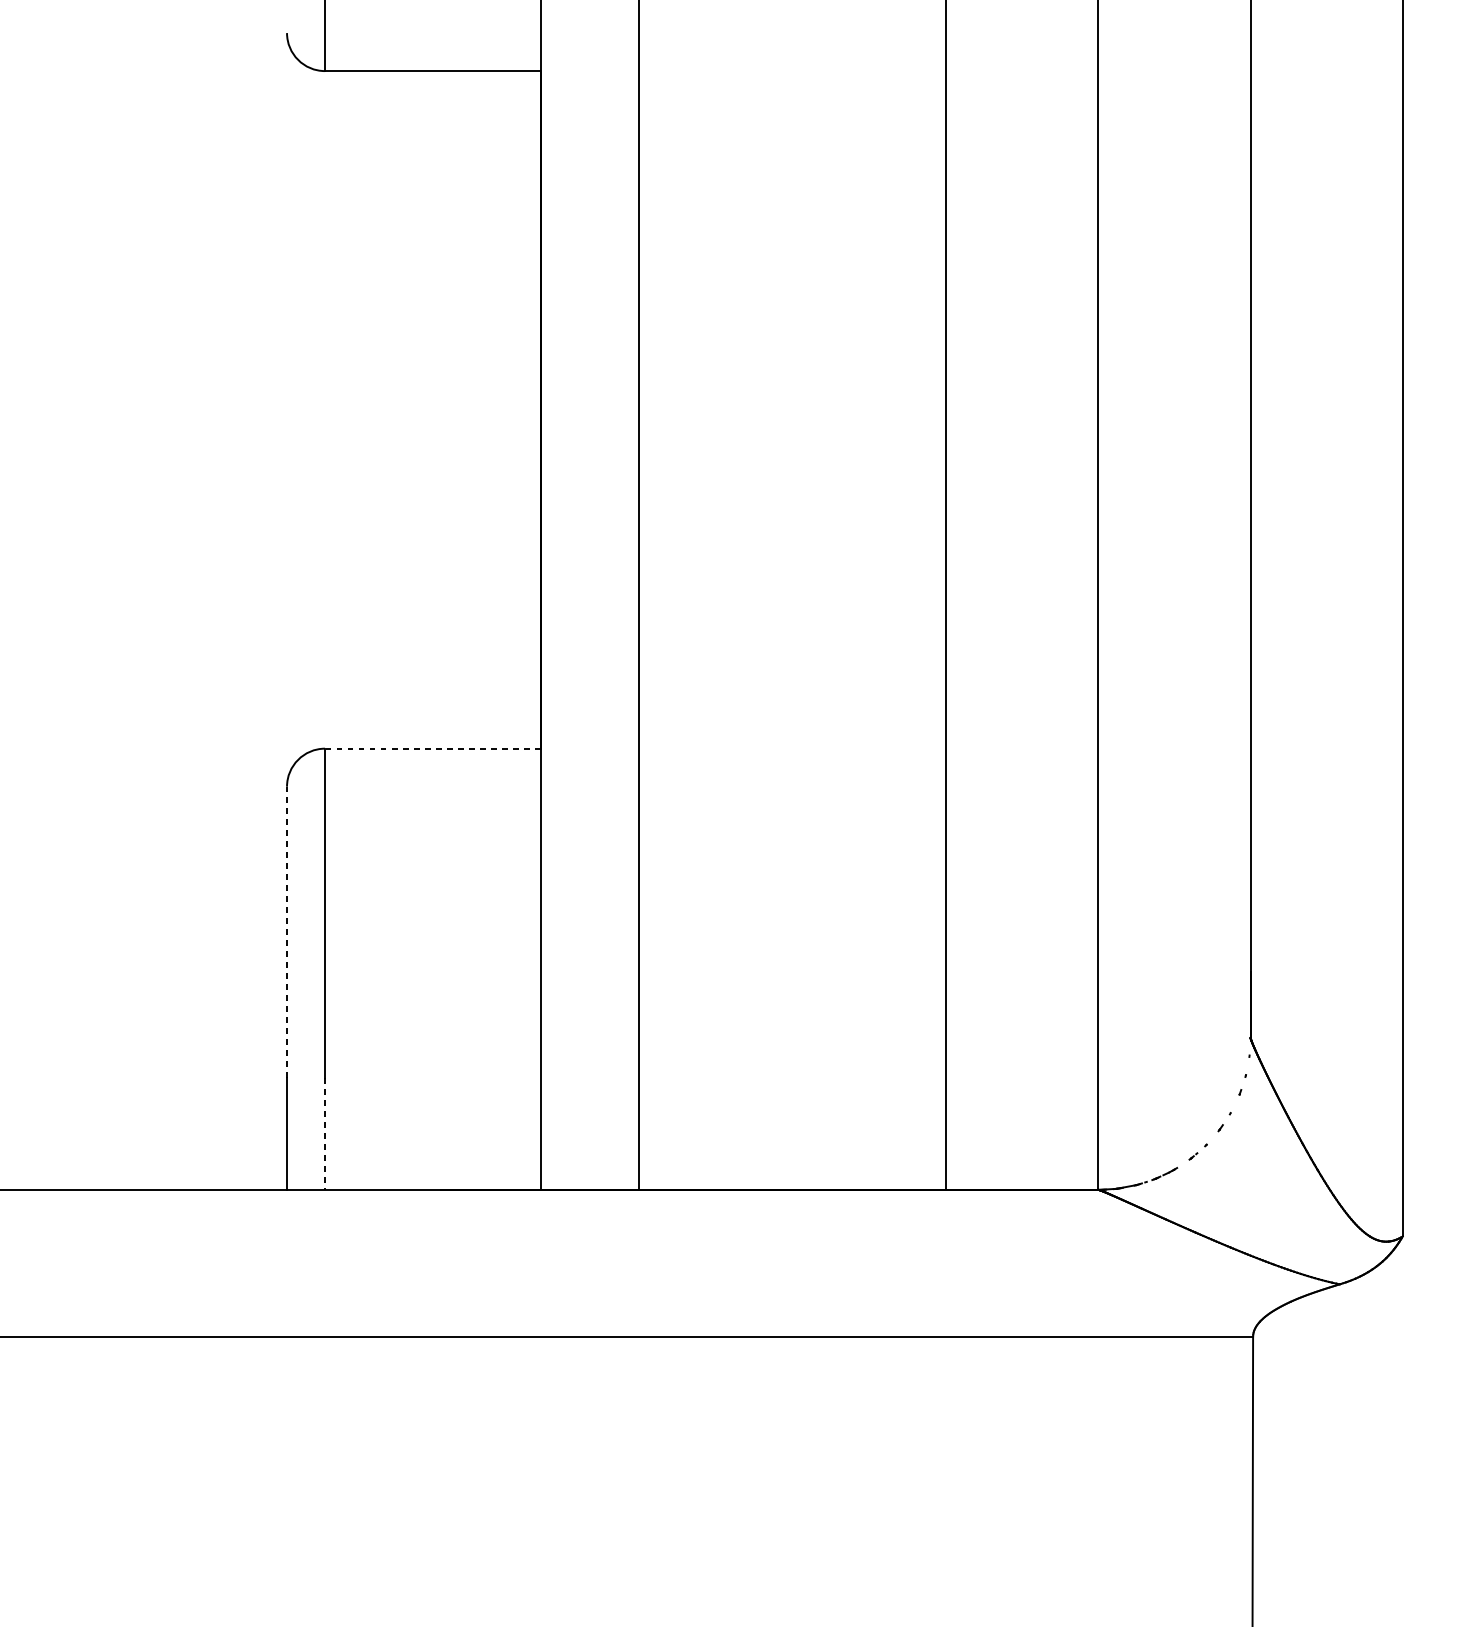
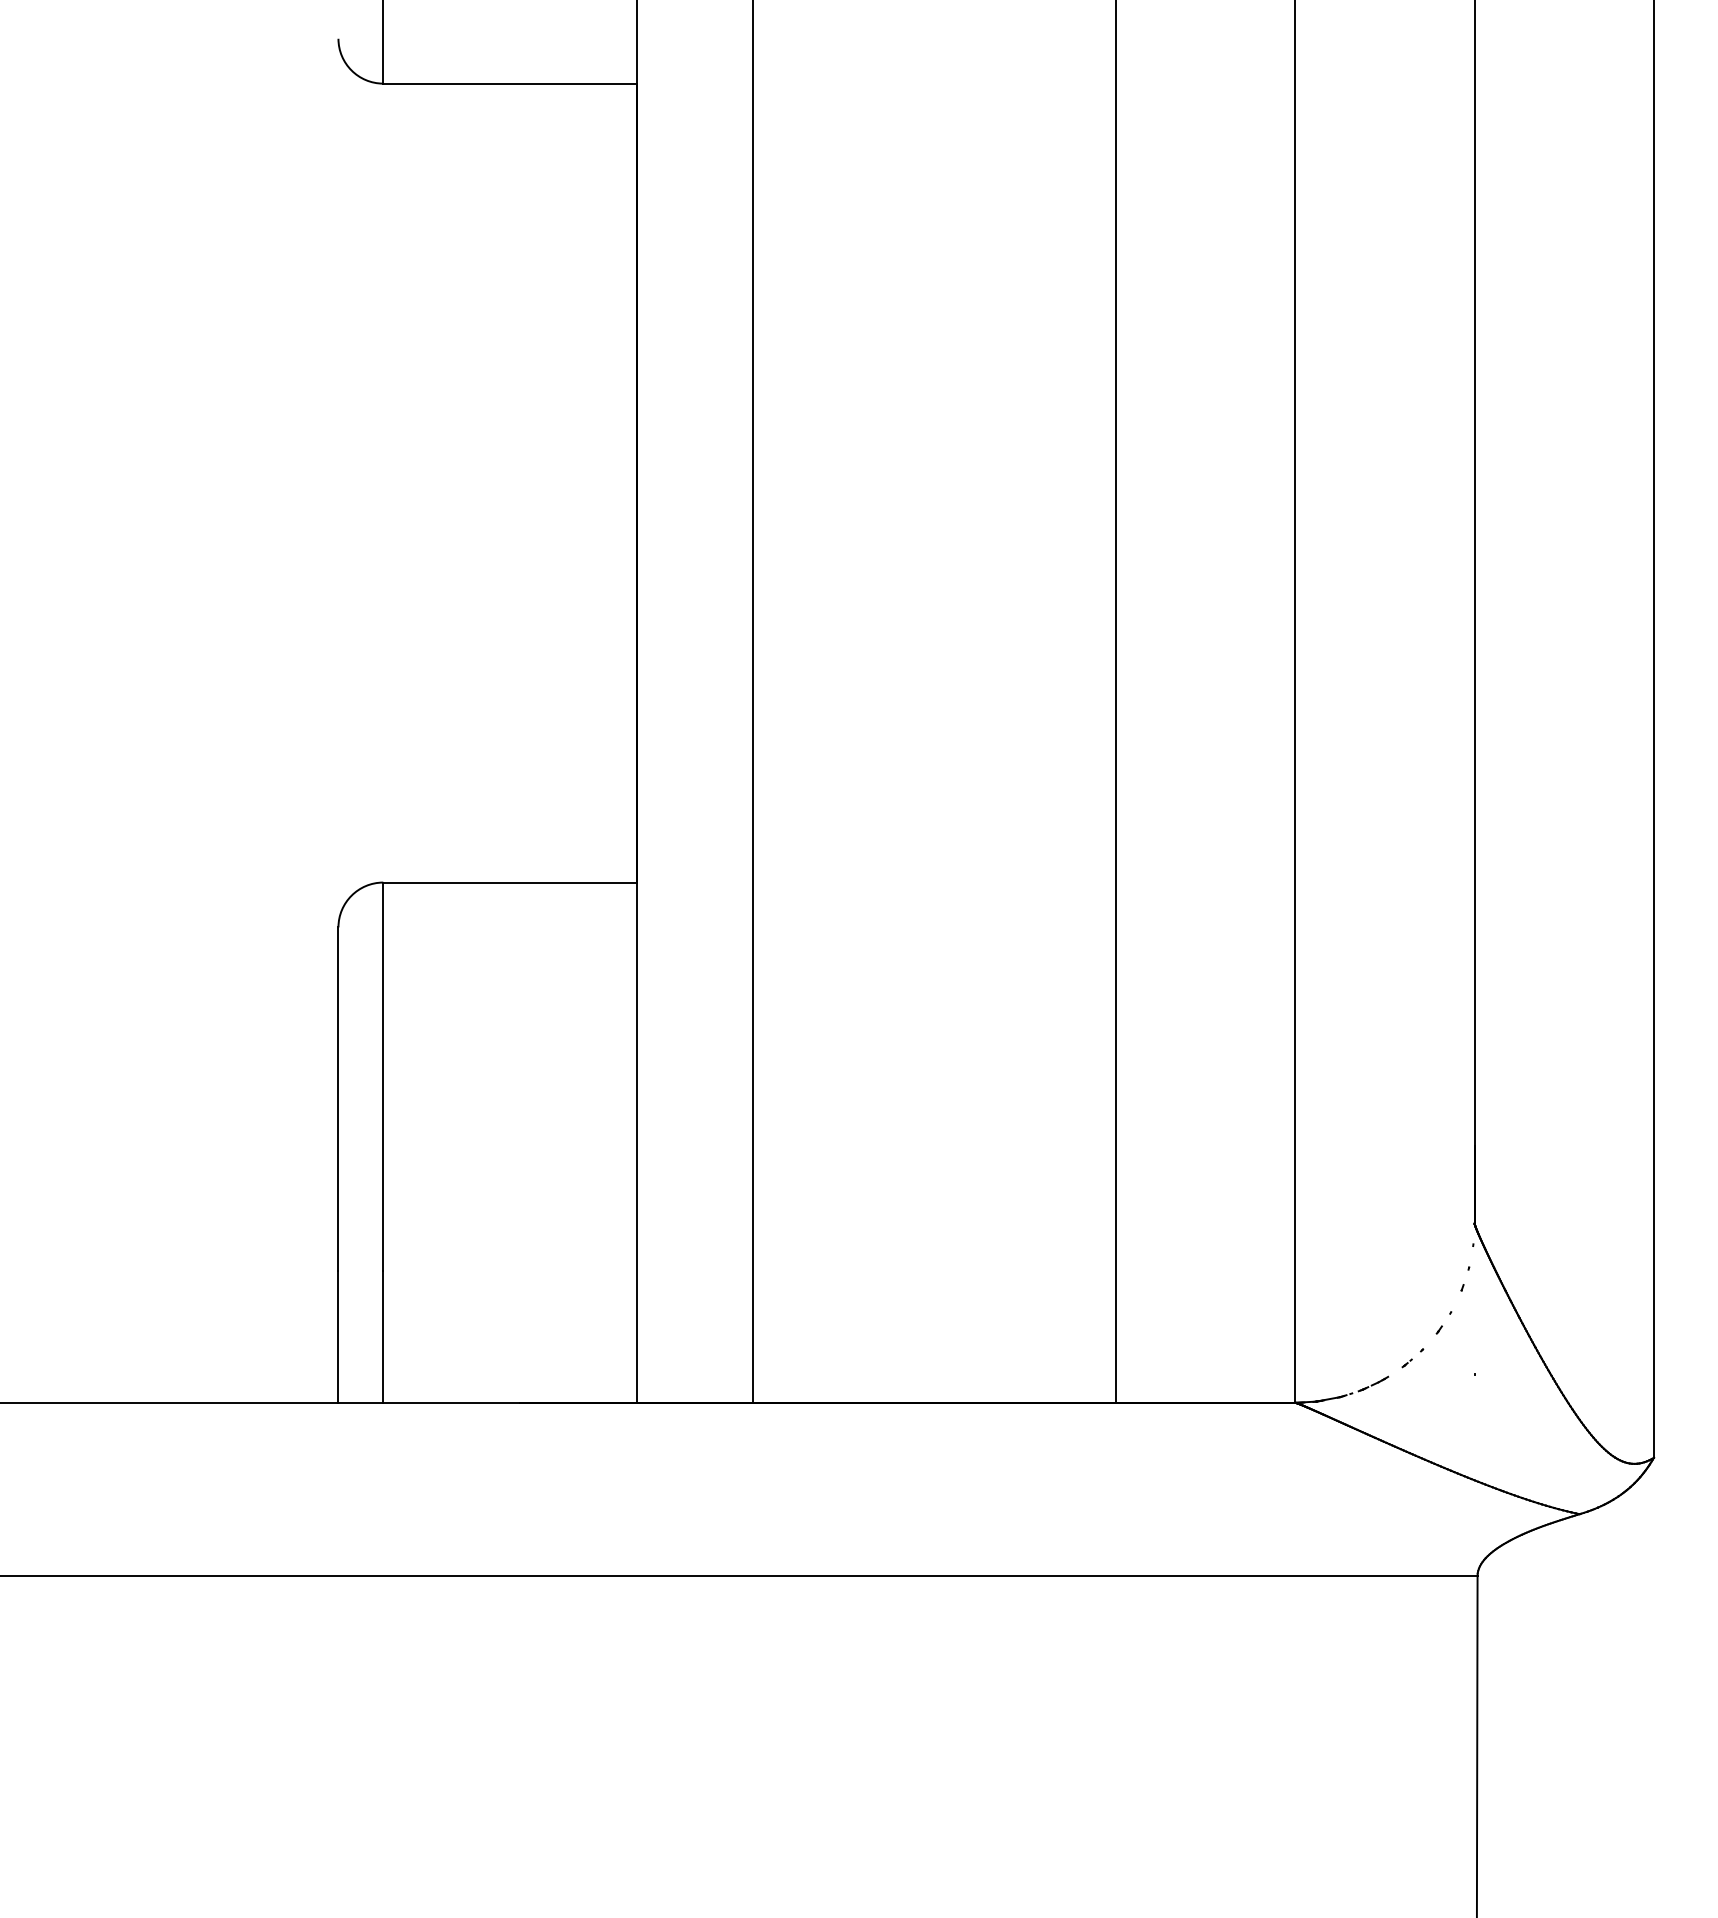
line: (432, 748) -> (509, 882), dashed -> solid
line: (287, 932) -> (338, 1099), dashed -> solid
line: (325, 1134) -> (383, 1337), dashed -> solid

